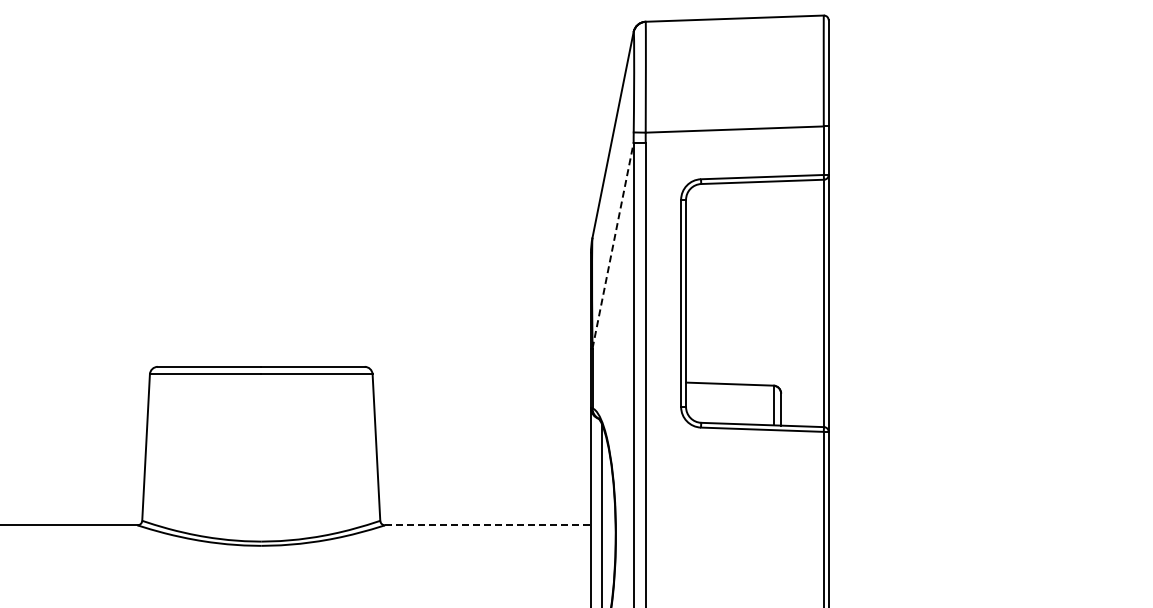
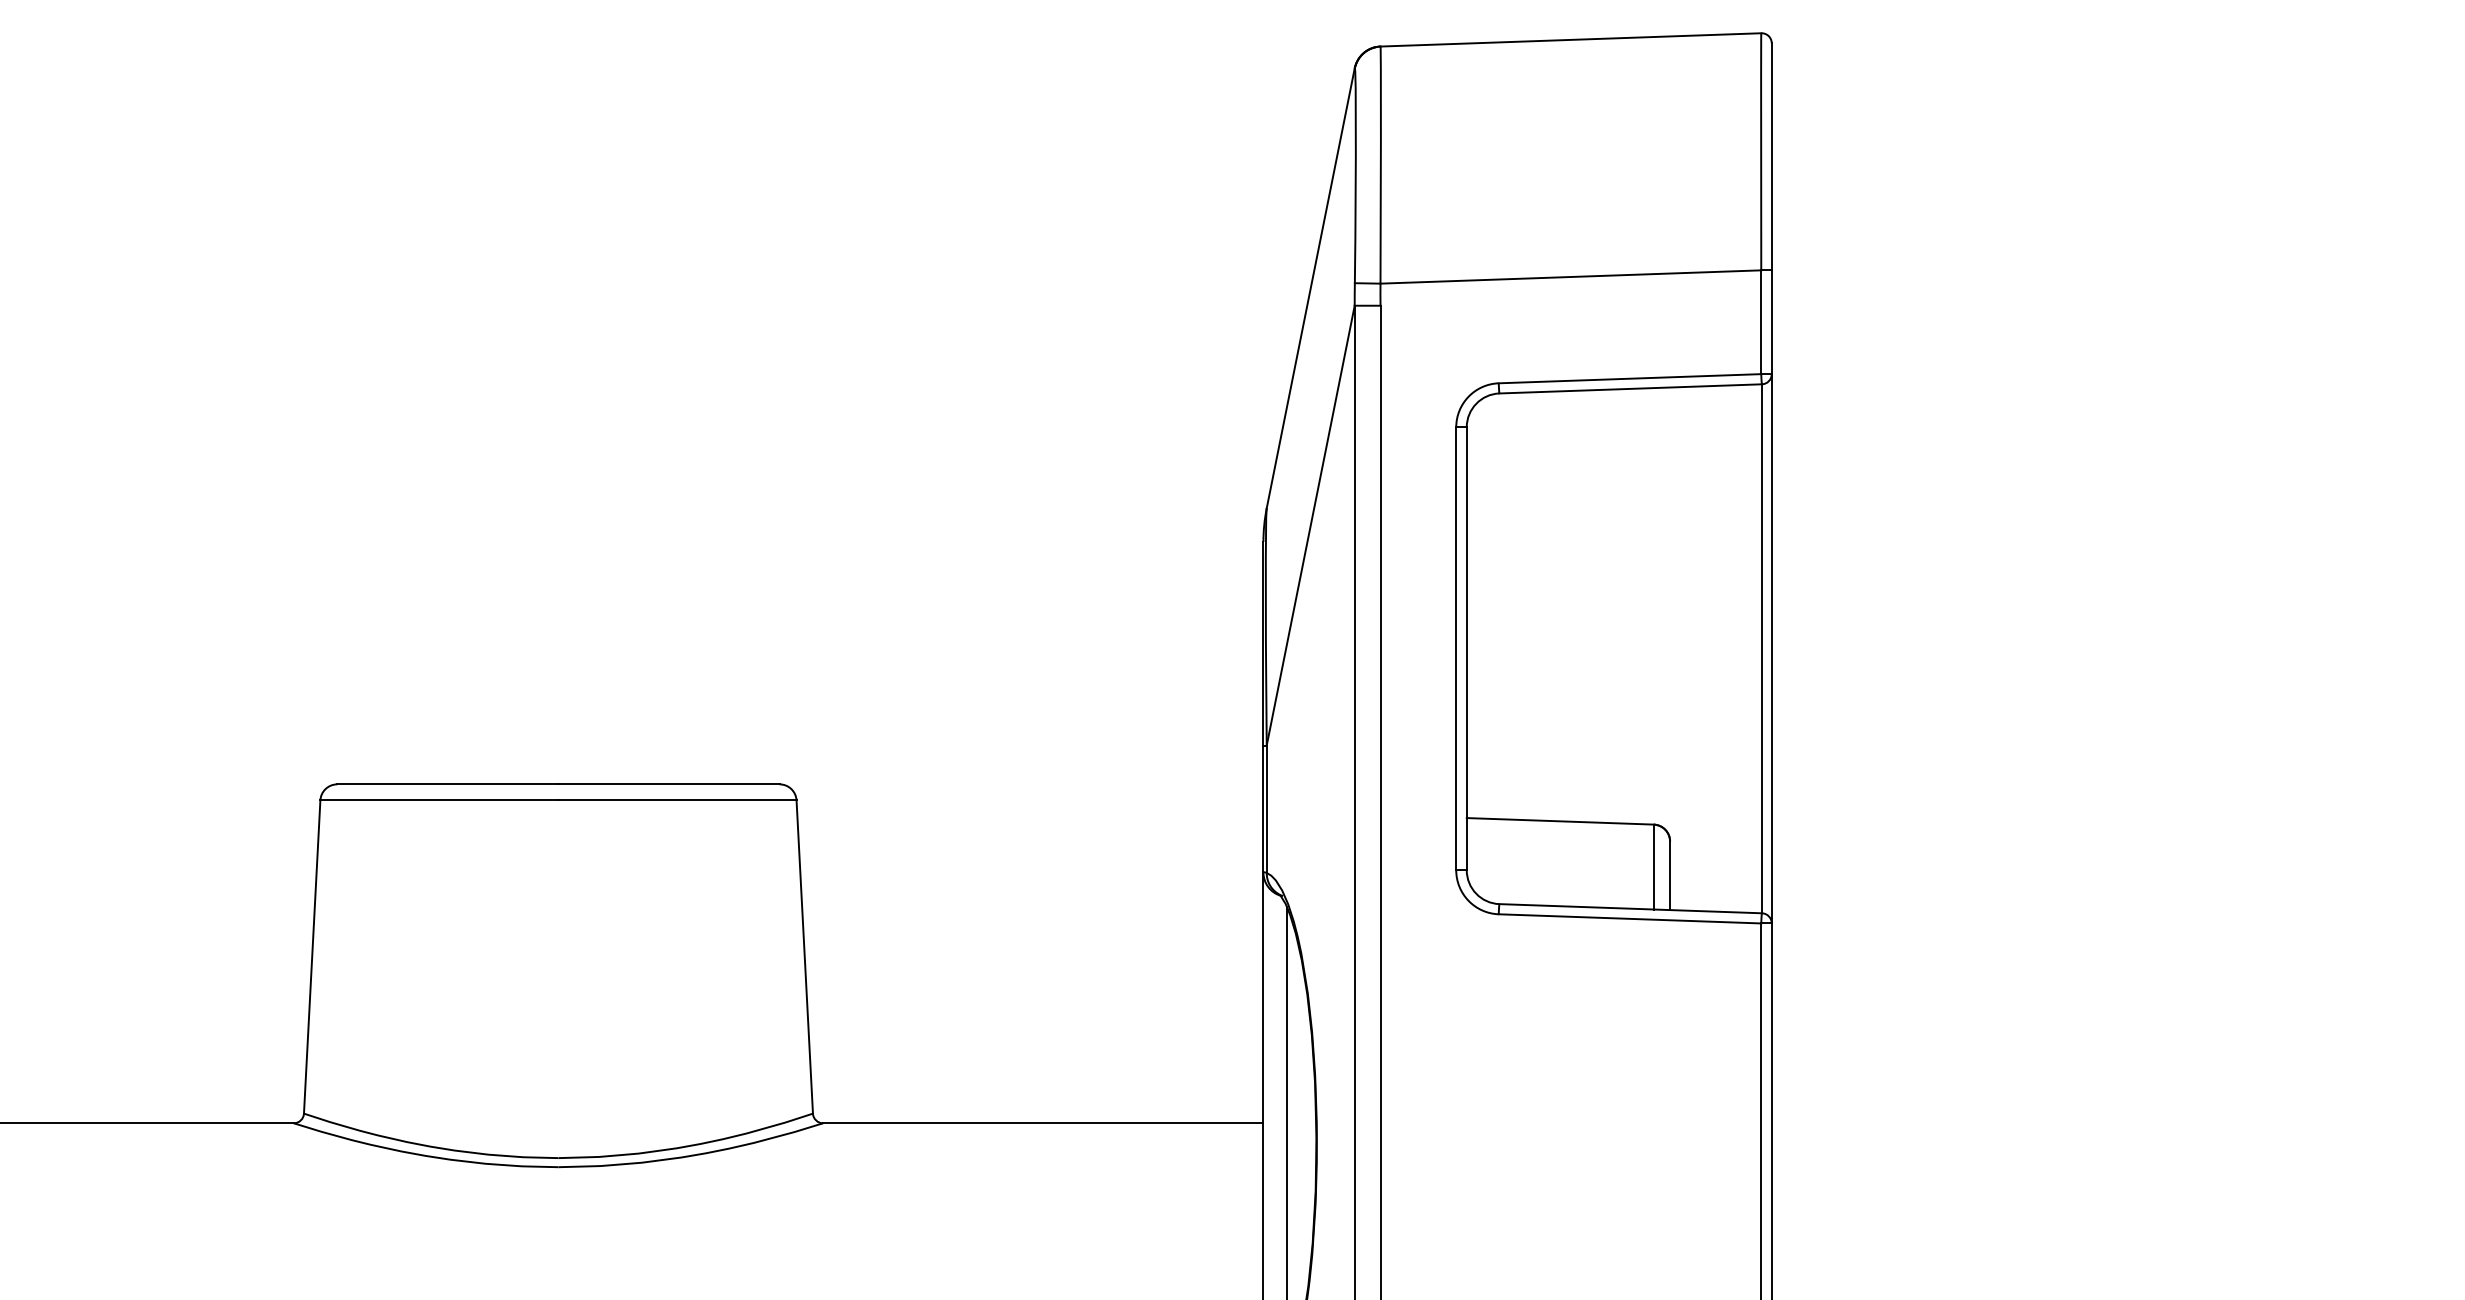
line: (613, 245) -> (1311, 524), dashed -> solid
line: (488, 525) -> (1044, 1123), dashed -> solid

